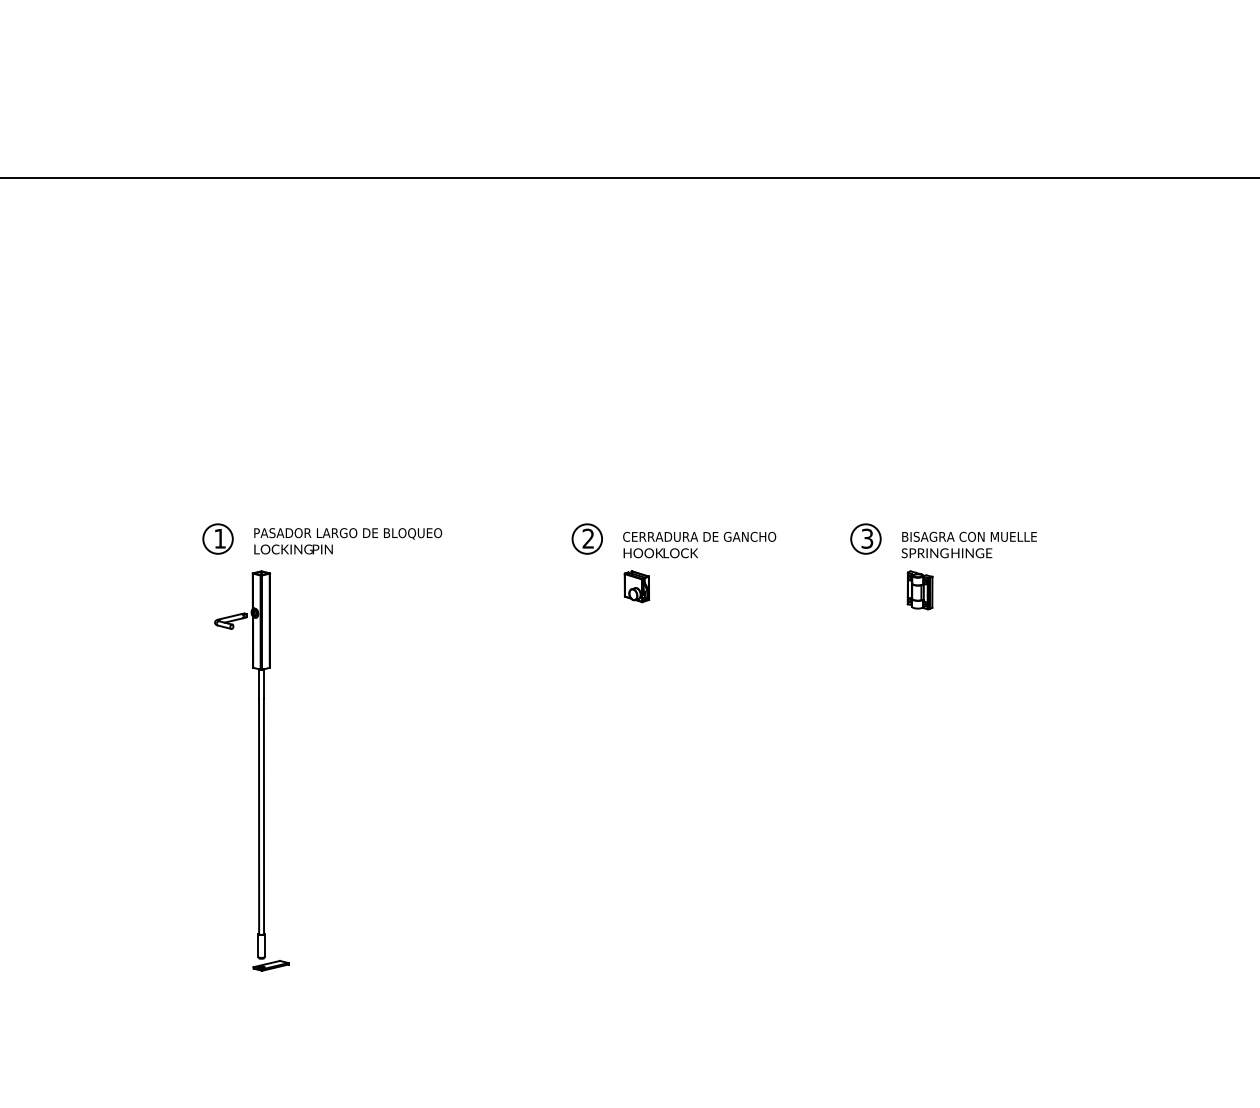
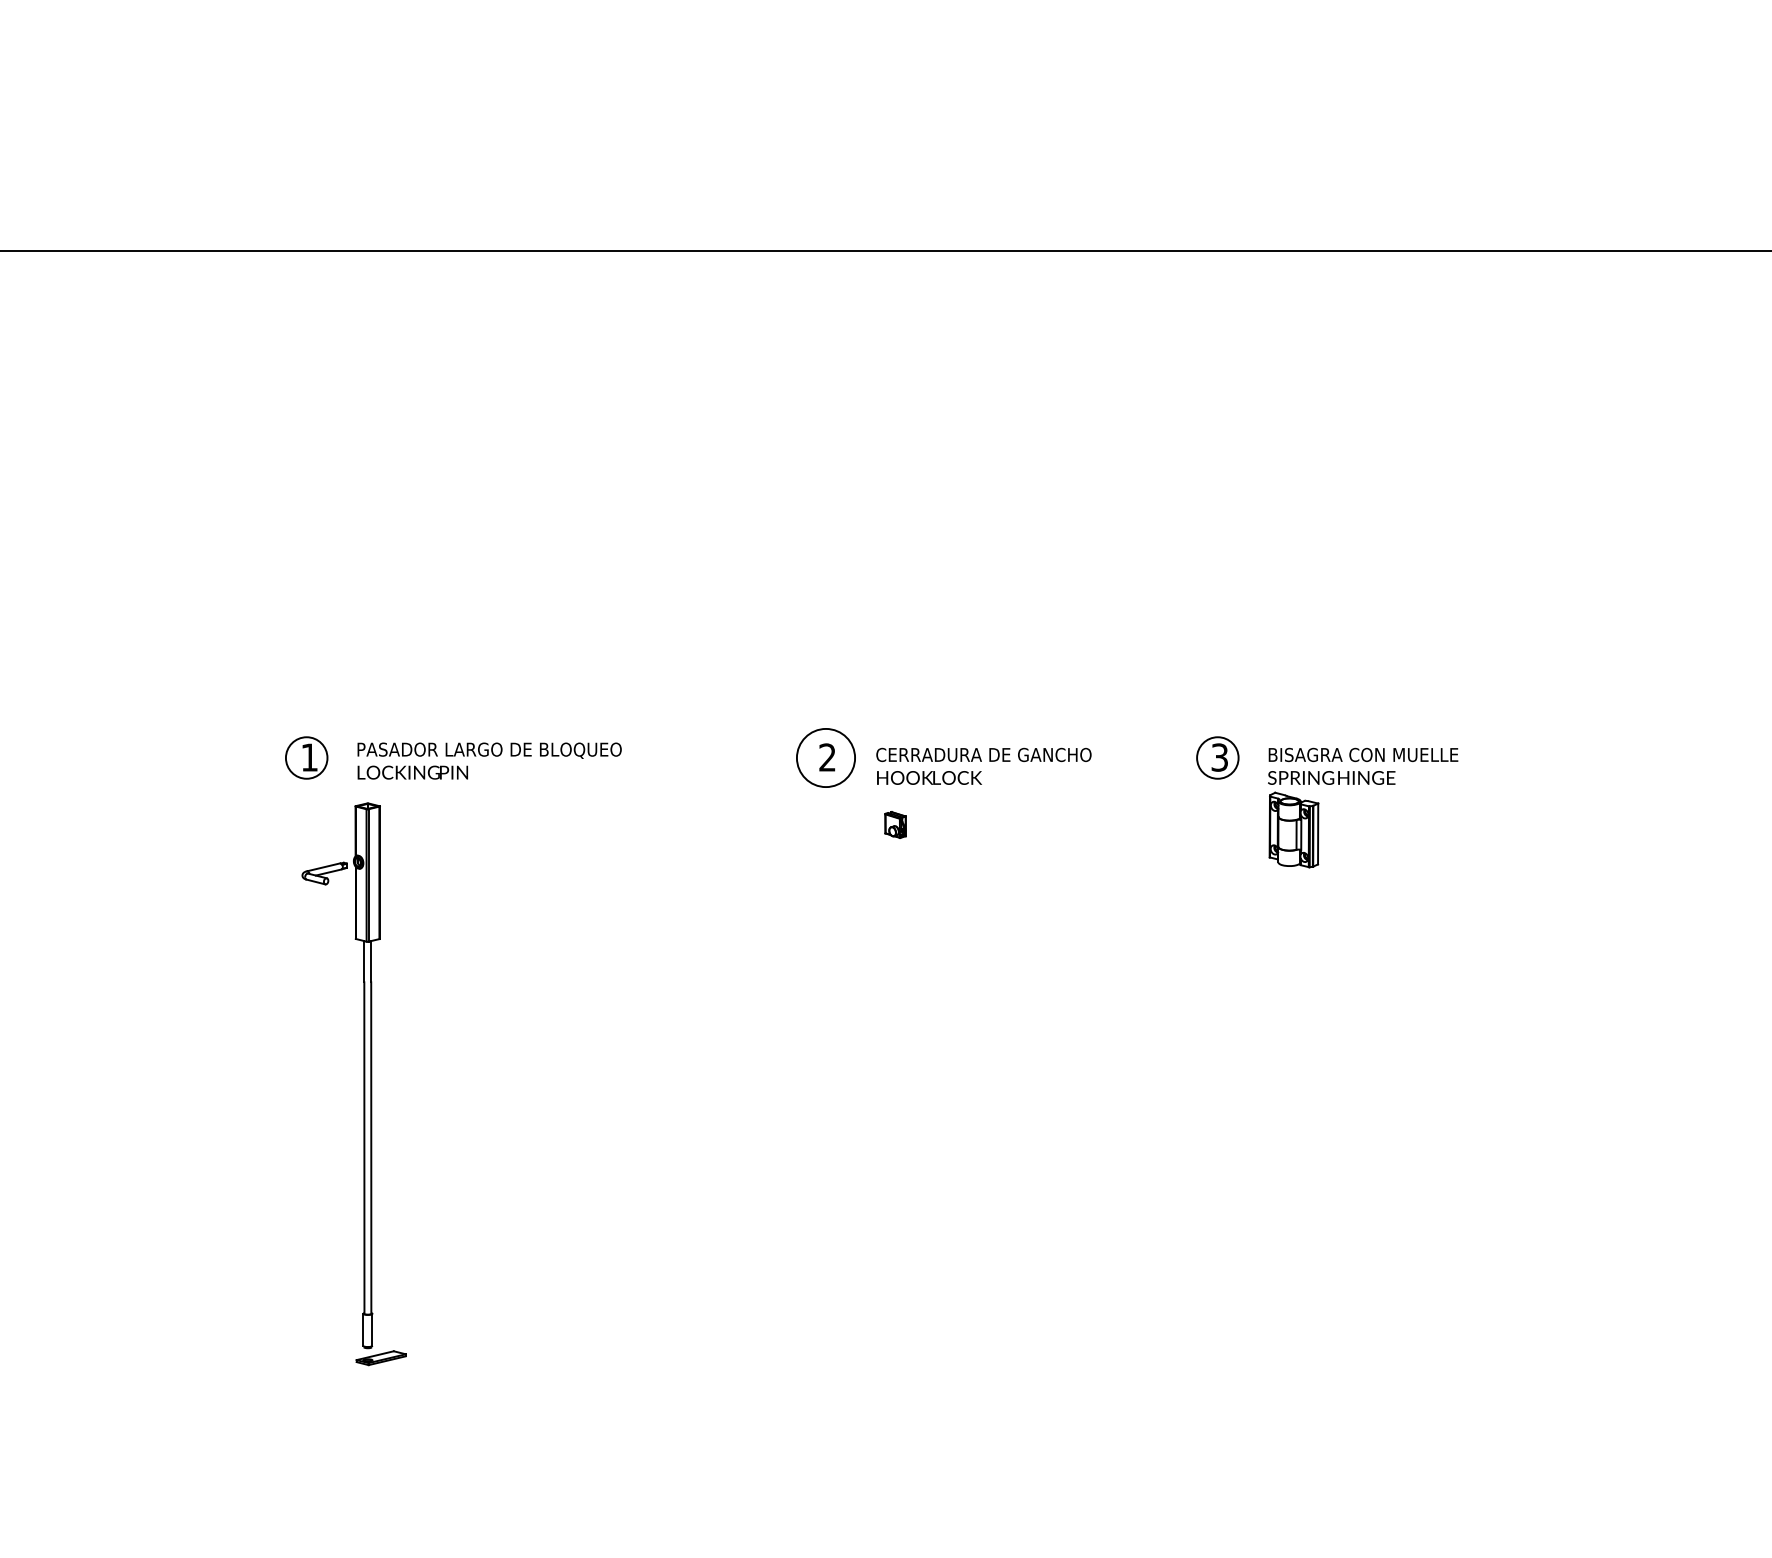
circle: (586, 538) -> (825, 757), size x1.4
part: (636, 586) -> (895, 824), size x0.6
part: (919, 589) -> (1293, 829), size x1.4

